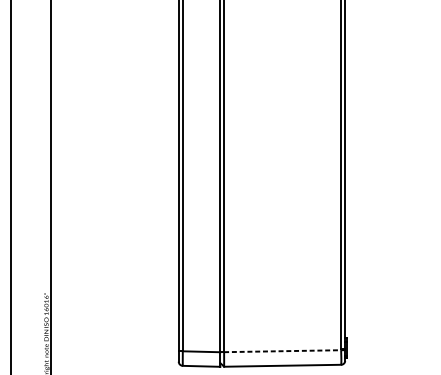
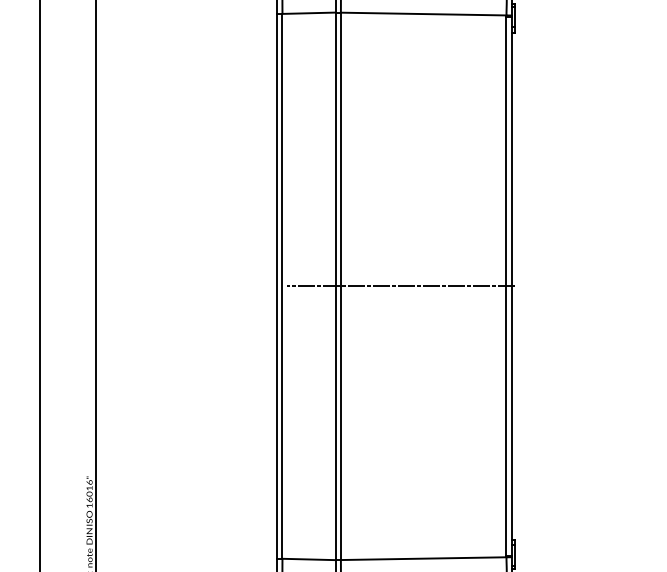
line: (266, 158) -> (400, 286), added
line: (282, 351) -> (423, 558), dashed -> solid

